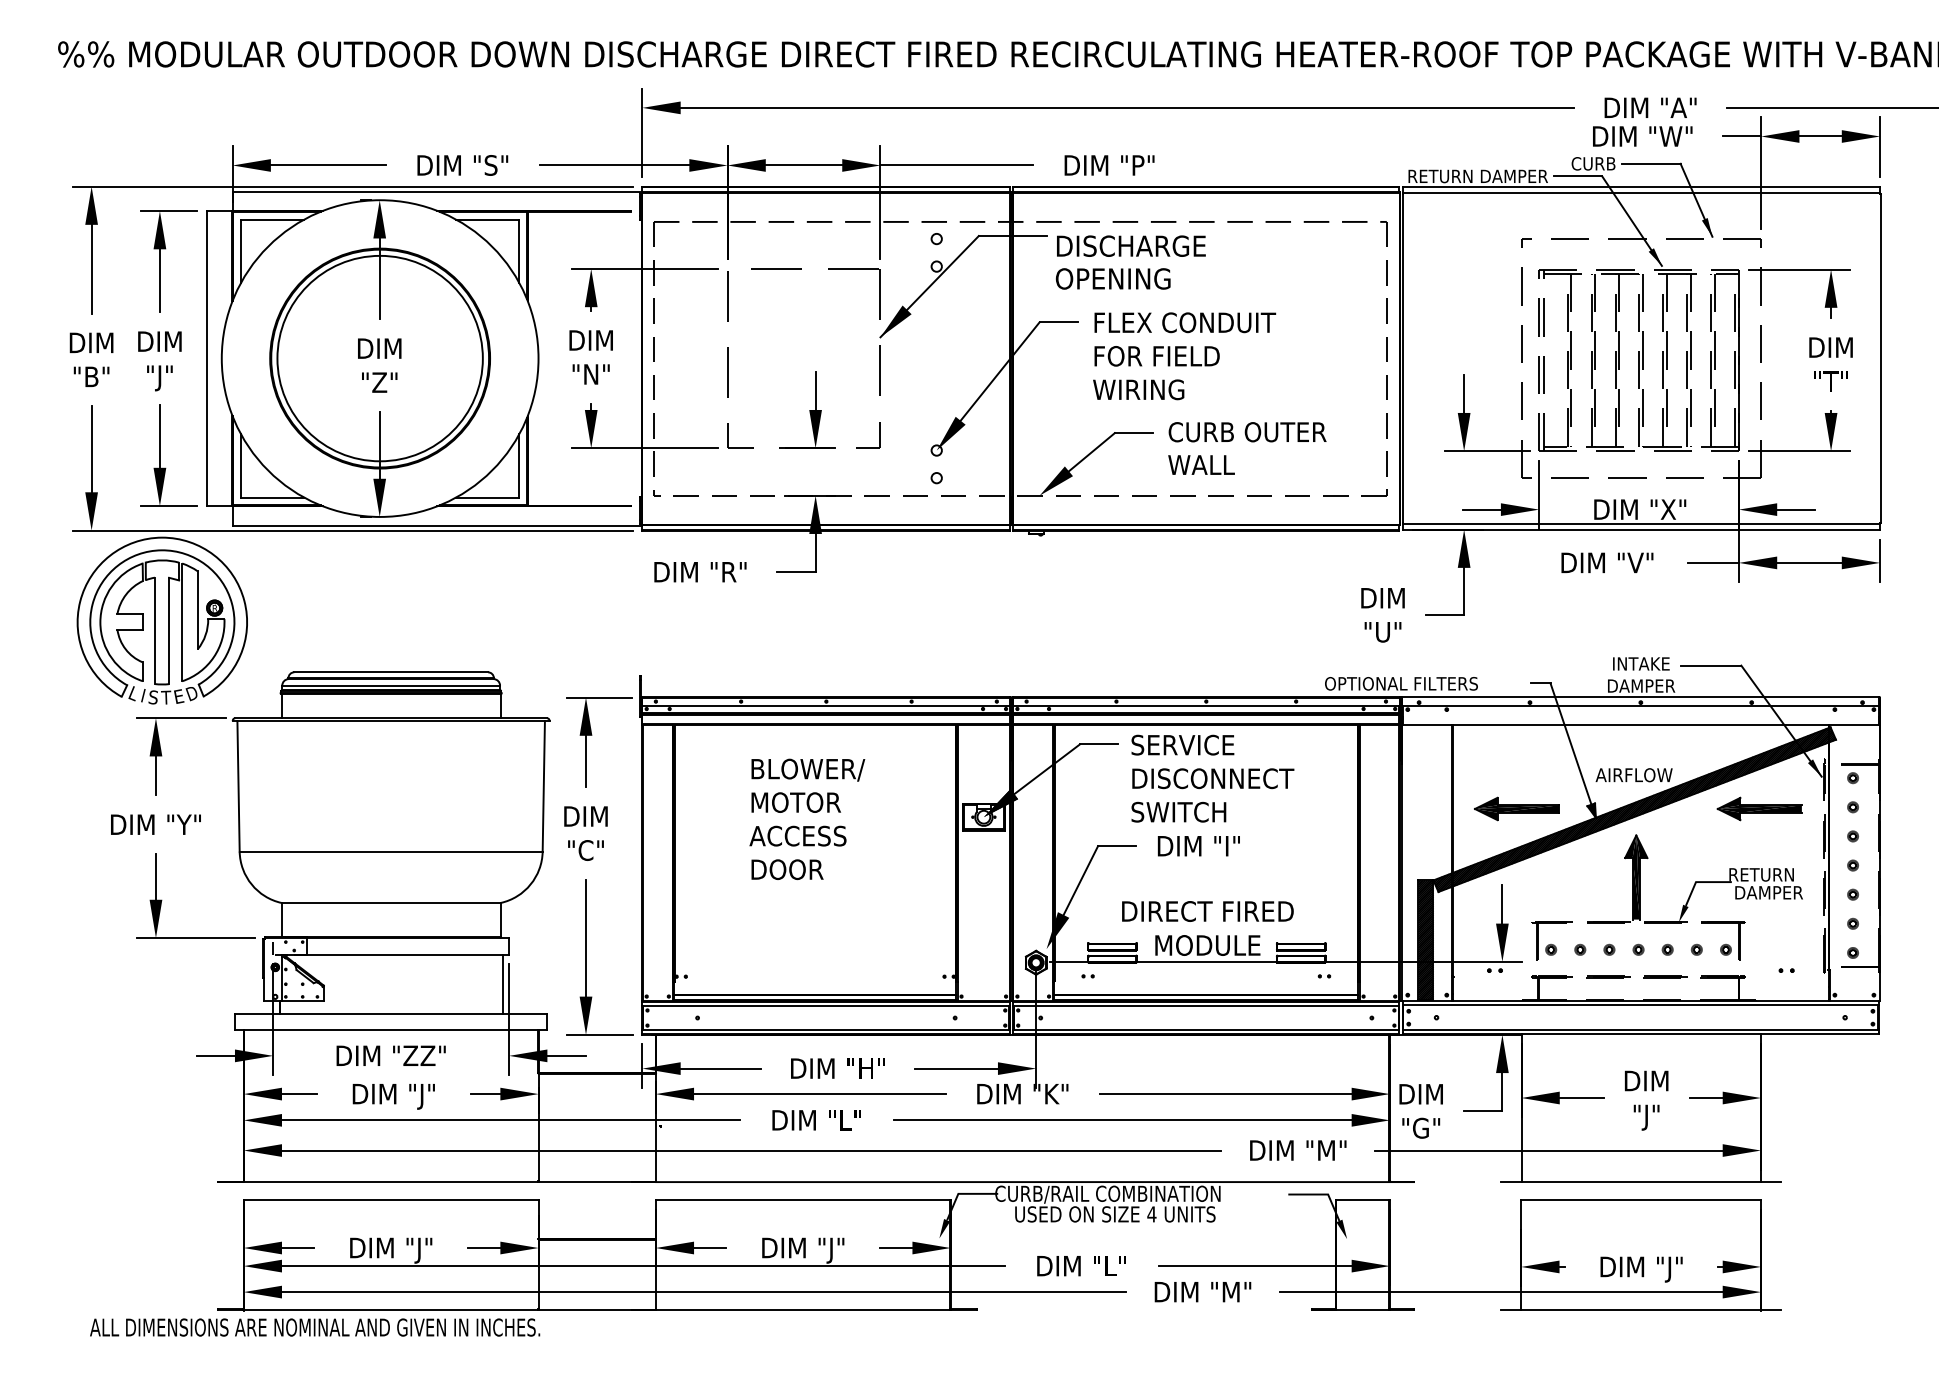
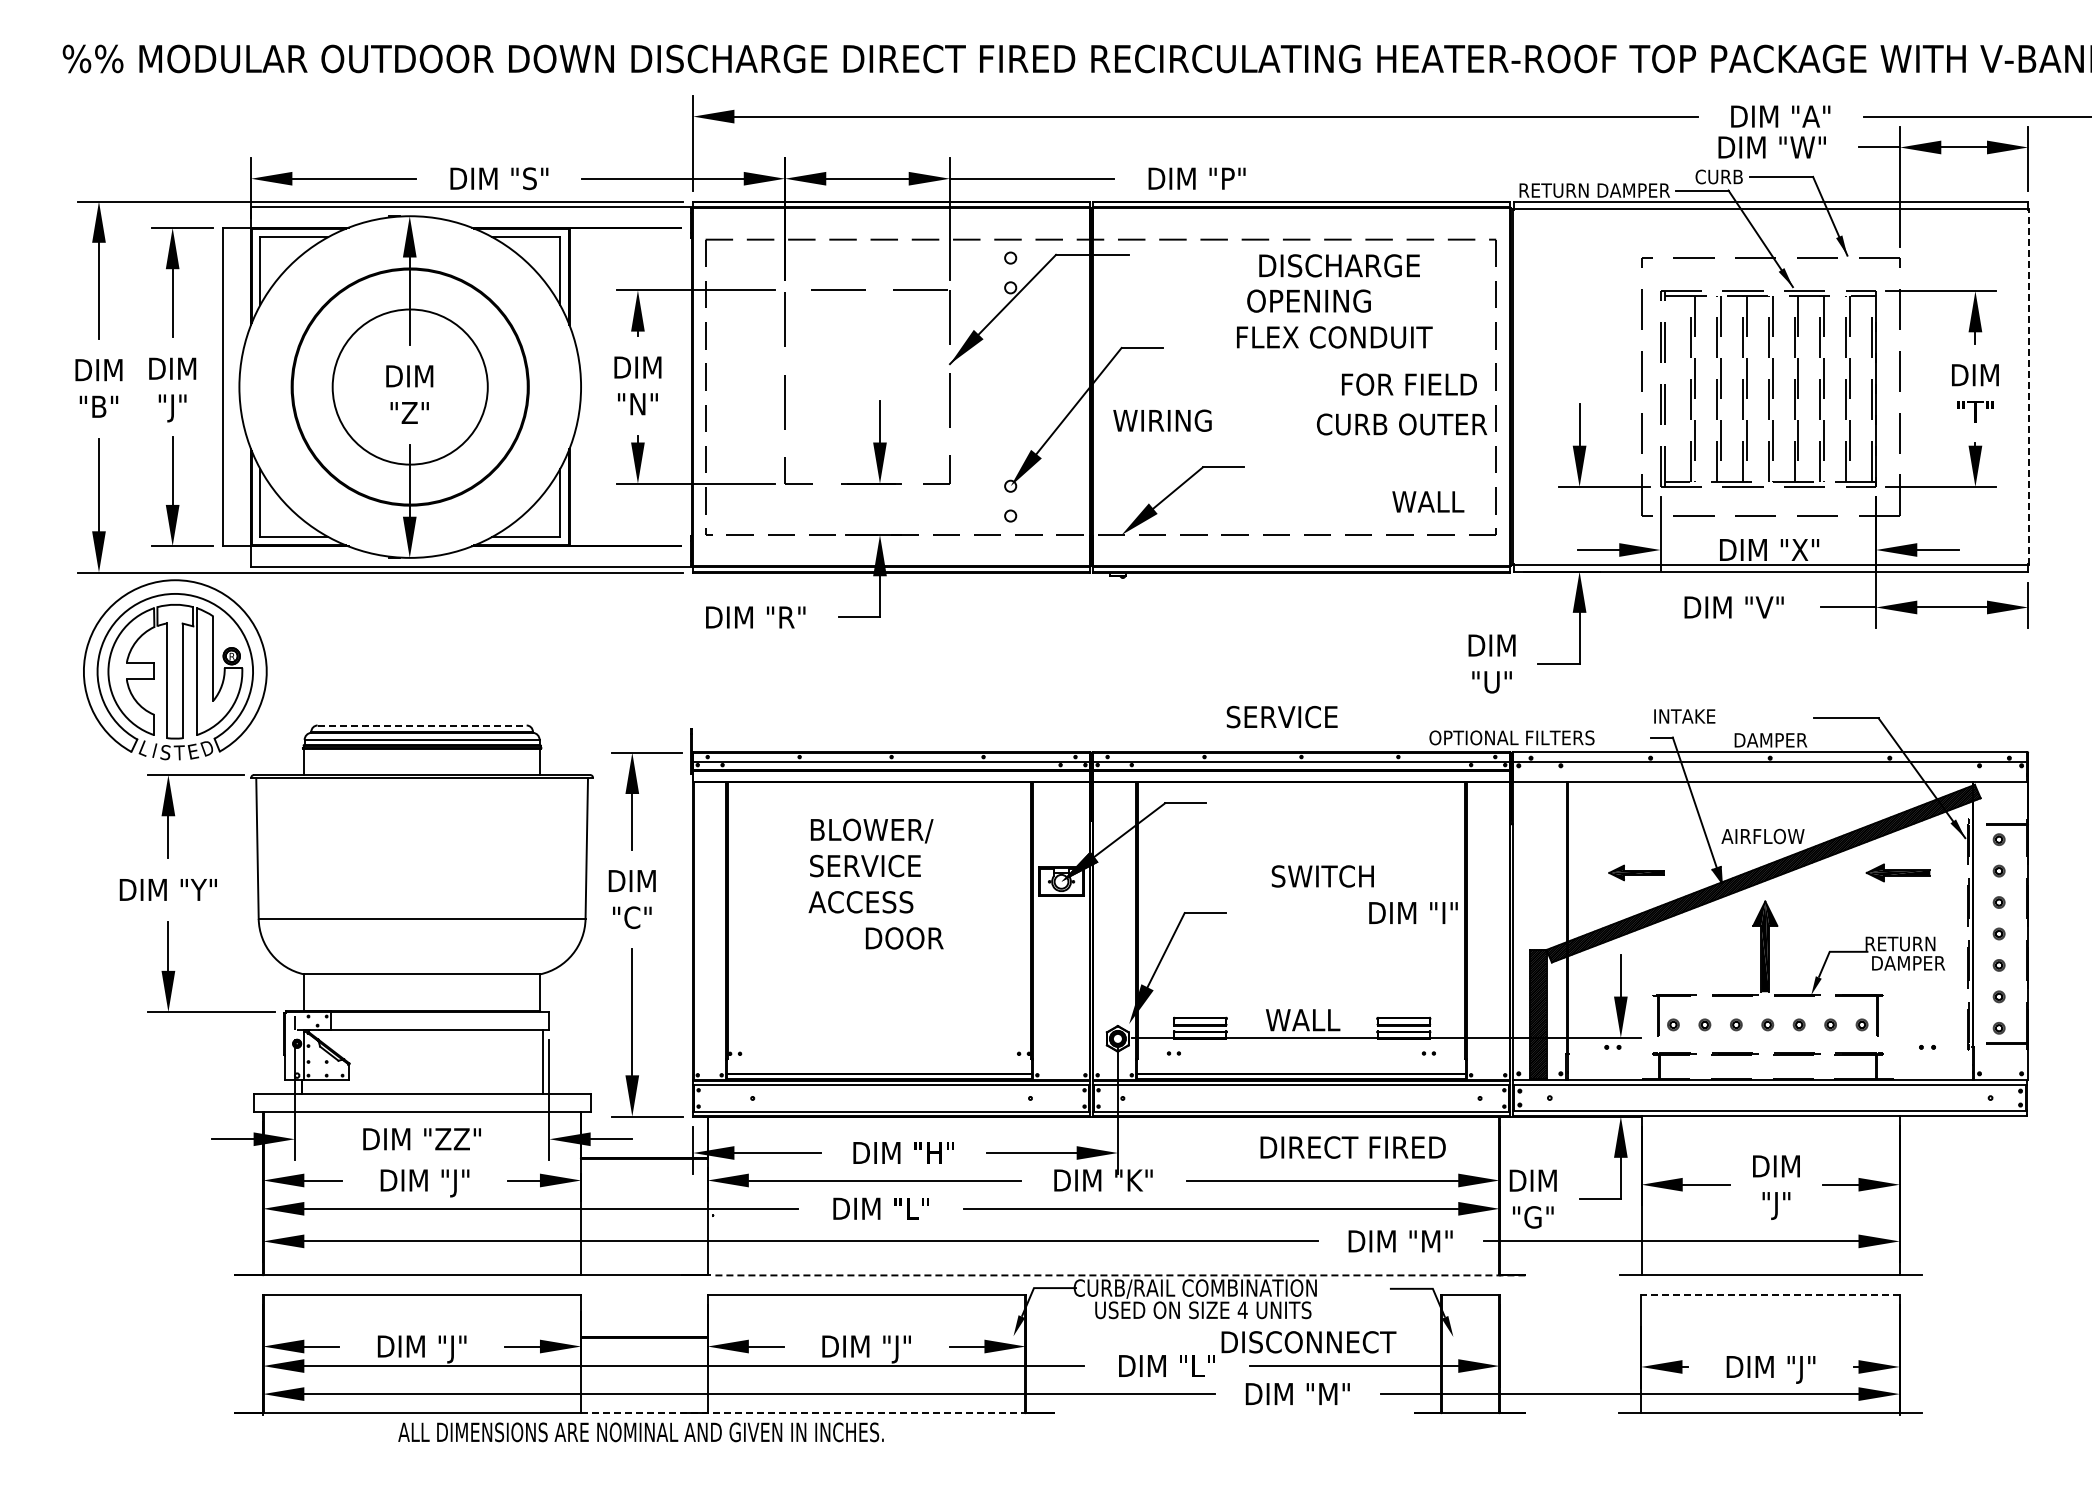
text: (1131, 245) -> (1339, 265), moved
text: (1112, 278) -> (1308, 300), moved
text: (1185, 322) -> (1334, 337), moved
text: (1157, 356) -> (1409, 384), moved
circle: (380, 358) -> (410, 386), size x0.7
line: (1881, 358) -> (2029, 387), solid -> dashed
text: (1138, 389) -> (1162, 420), moved
text: (1248, 432) -> (1402, 424), moved
text: (1201, 464) -> (1428, 501), moved
text: (1641, 663) -> (1684, 716), moved
line: (391, 672) -> (422, 725), solid -> dashed
text: (1182, 745) -> (1281, 717), moved
text: (1212, 778) -> (1308, 1342), moved
text: (802, 802) -> (865, 865), MOTOR -> SERVICE
part: (1516, 808) -> (1636, 872), size x0.6
part: (1759, 808) -> (1898, 872), size x0.7
text: (1178, 812) -> (1322, 876), moved
text: (1198, 845) -> (1413, 912), moved
text: (787, 869) -> (904, 938), moved
text: (1207, 911) -> (1352, 1147), moved
text: (1207, 944) -> (1302, 1019), MODULE -> WALL
line: (1034, 1182) -> (1116, 1275), solid -> dashed
line: (1641, 1199) -> (1770, 1294), solid -> dashed
line: (744, 1310) -> (803, 1413), solid -> dashed
text: (314, 1327) -> (640, 1432), moved

